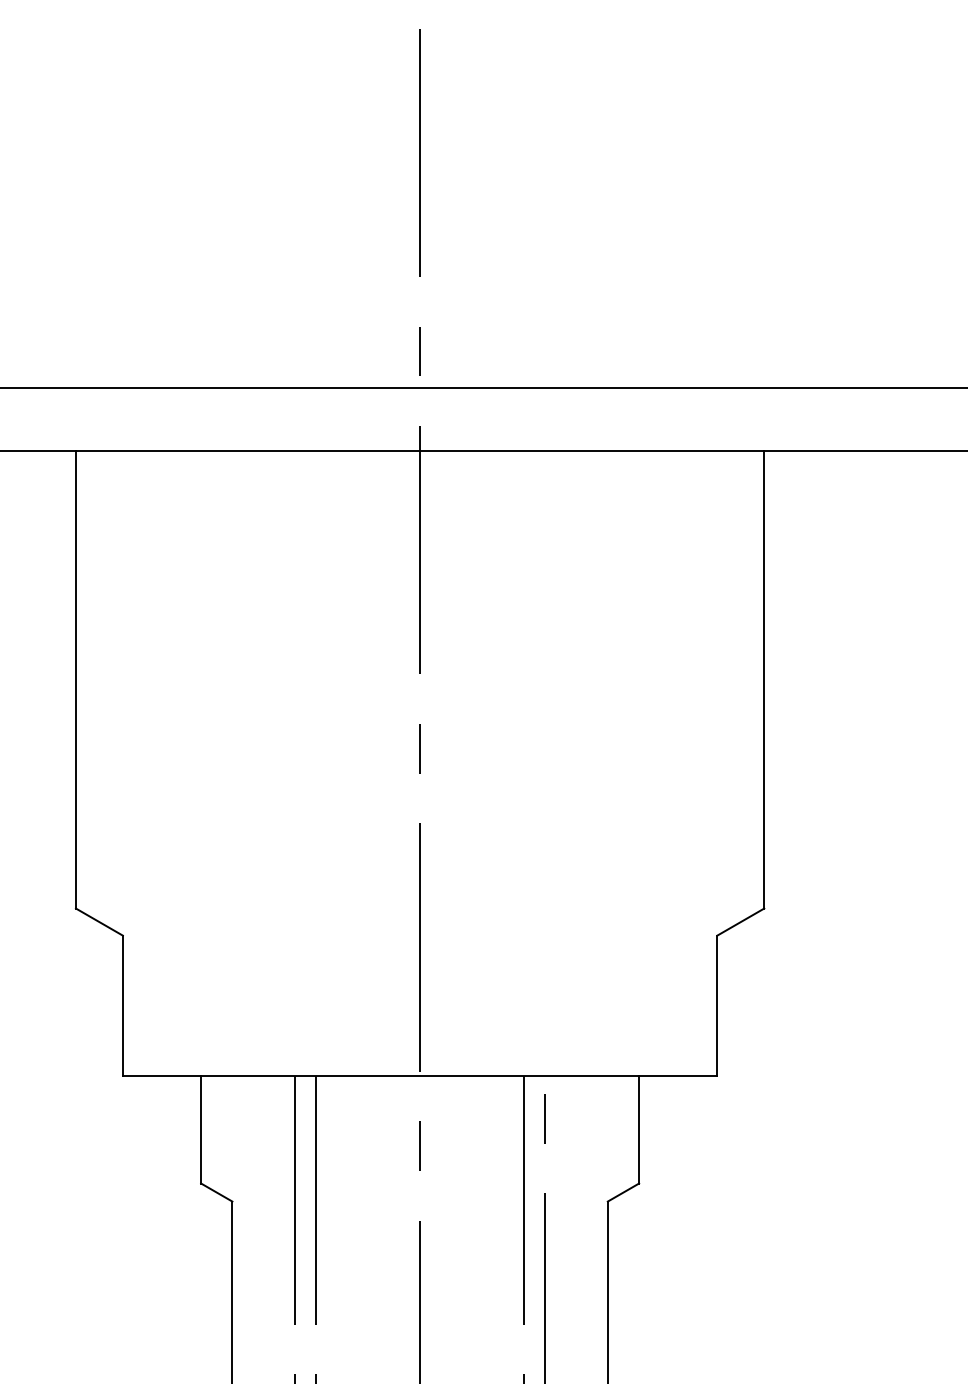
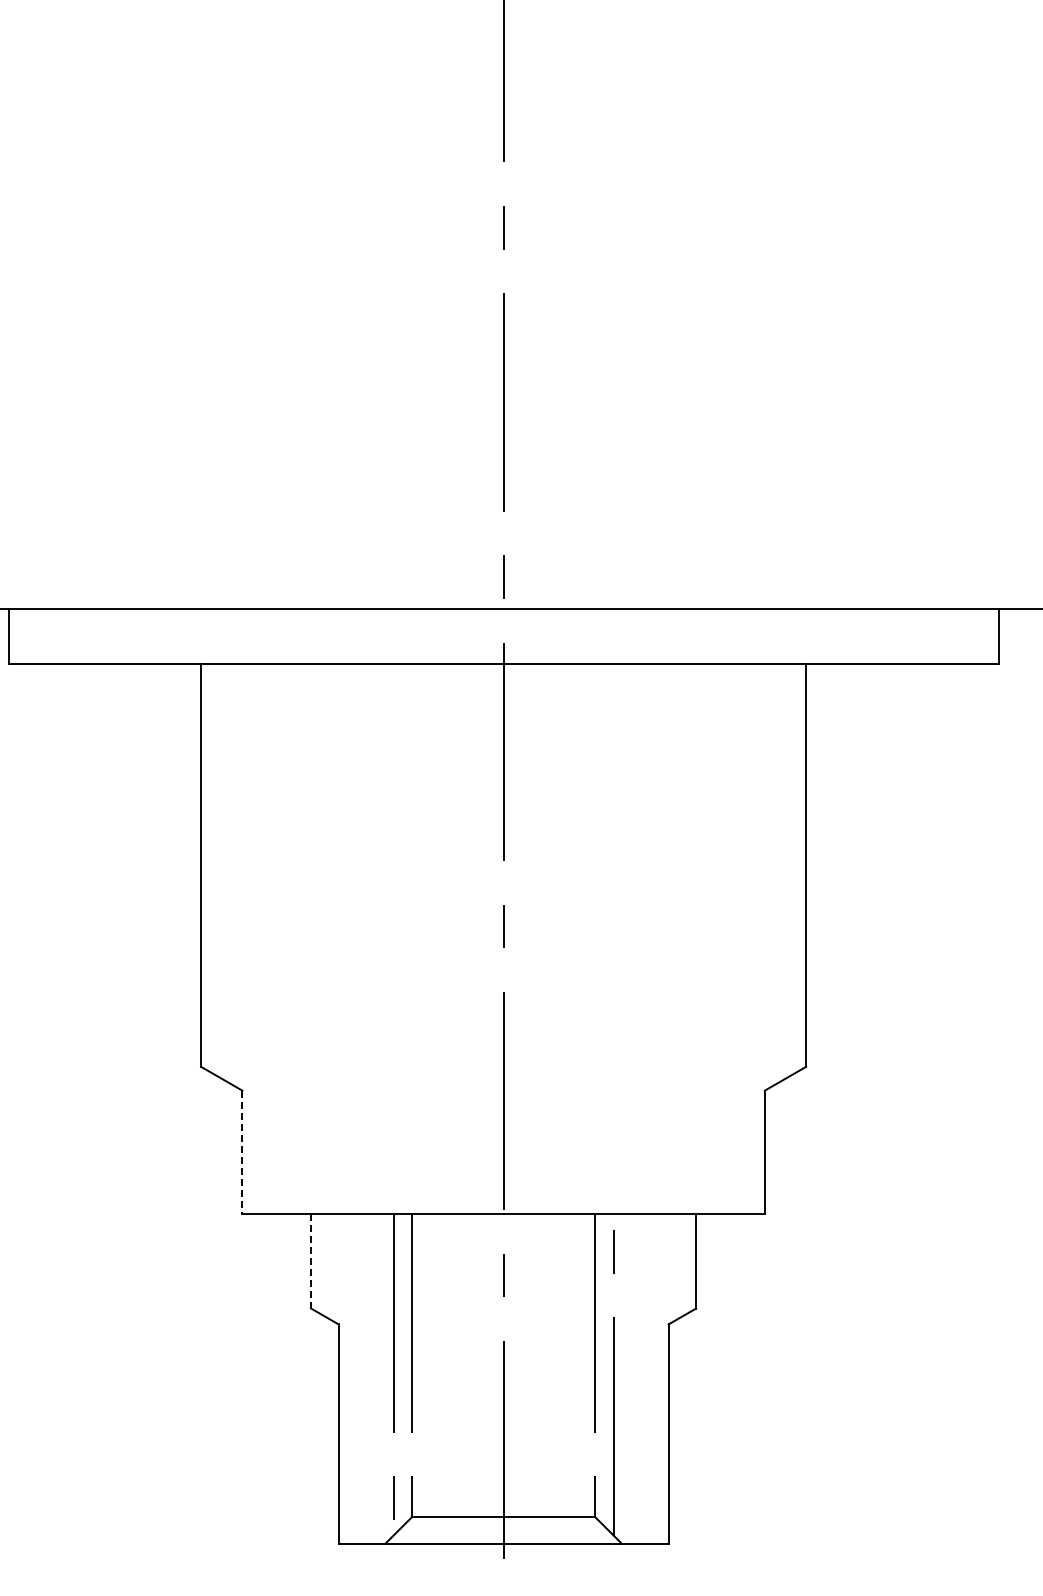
line: (123, 1006) -> (242, 1152), solid -> dashed
line: (201, 1130) -> (311, 1261), solid -> dashed

